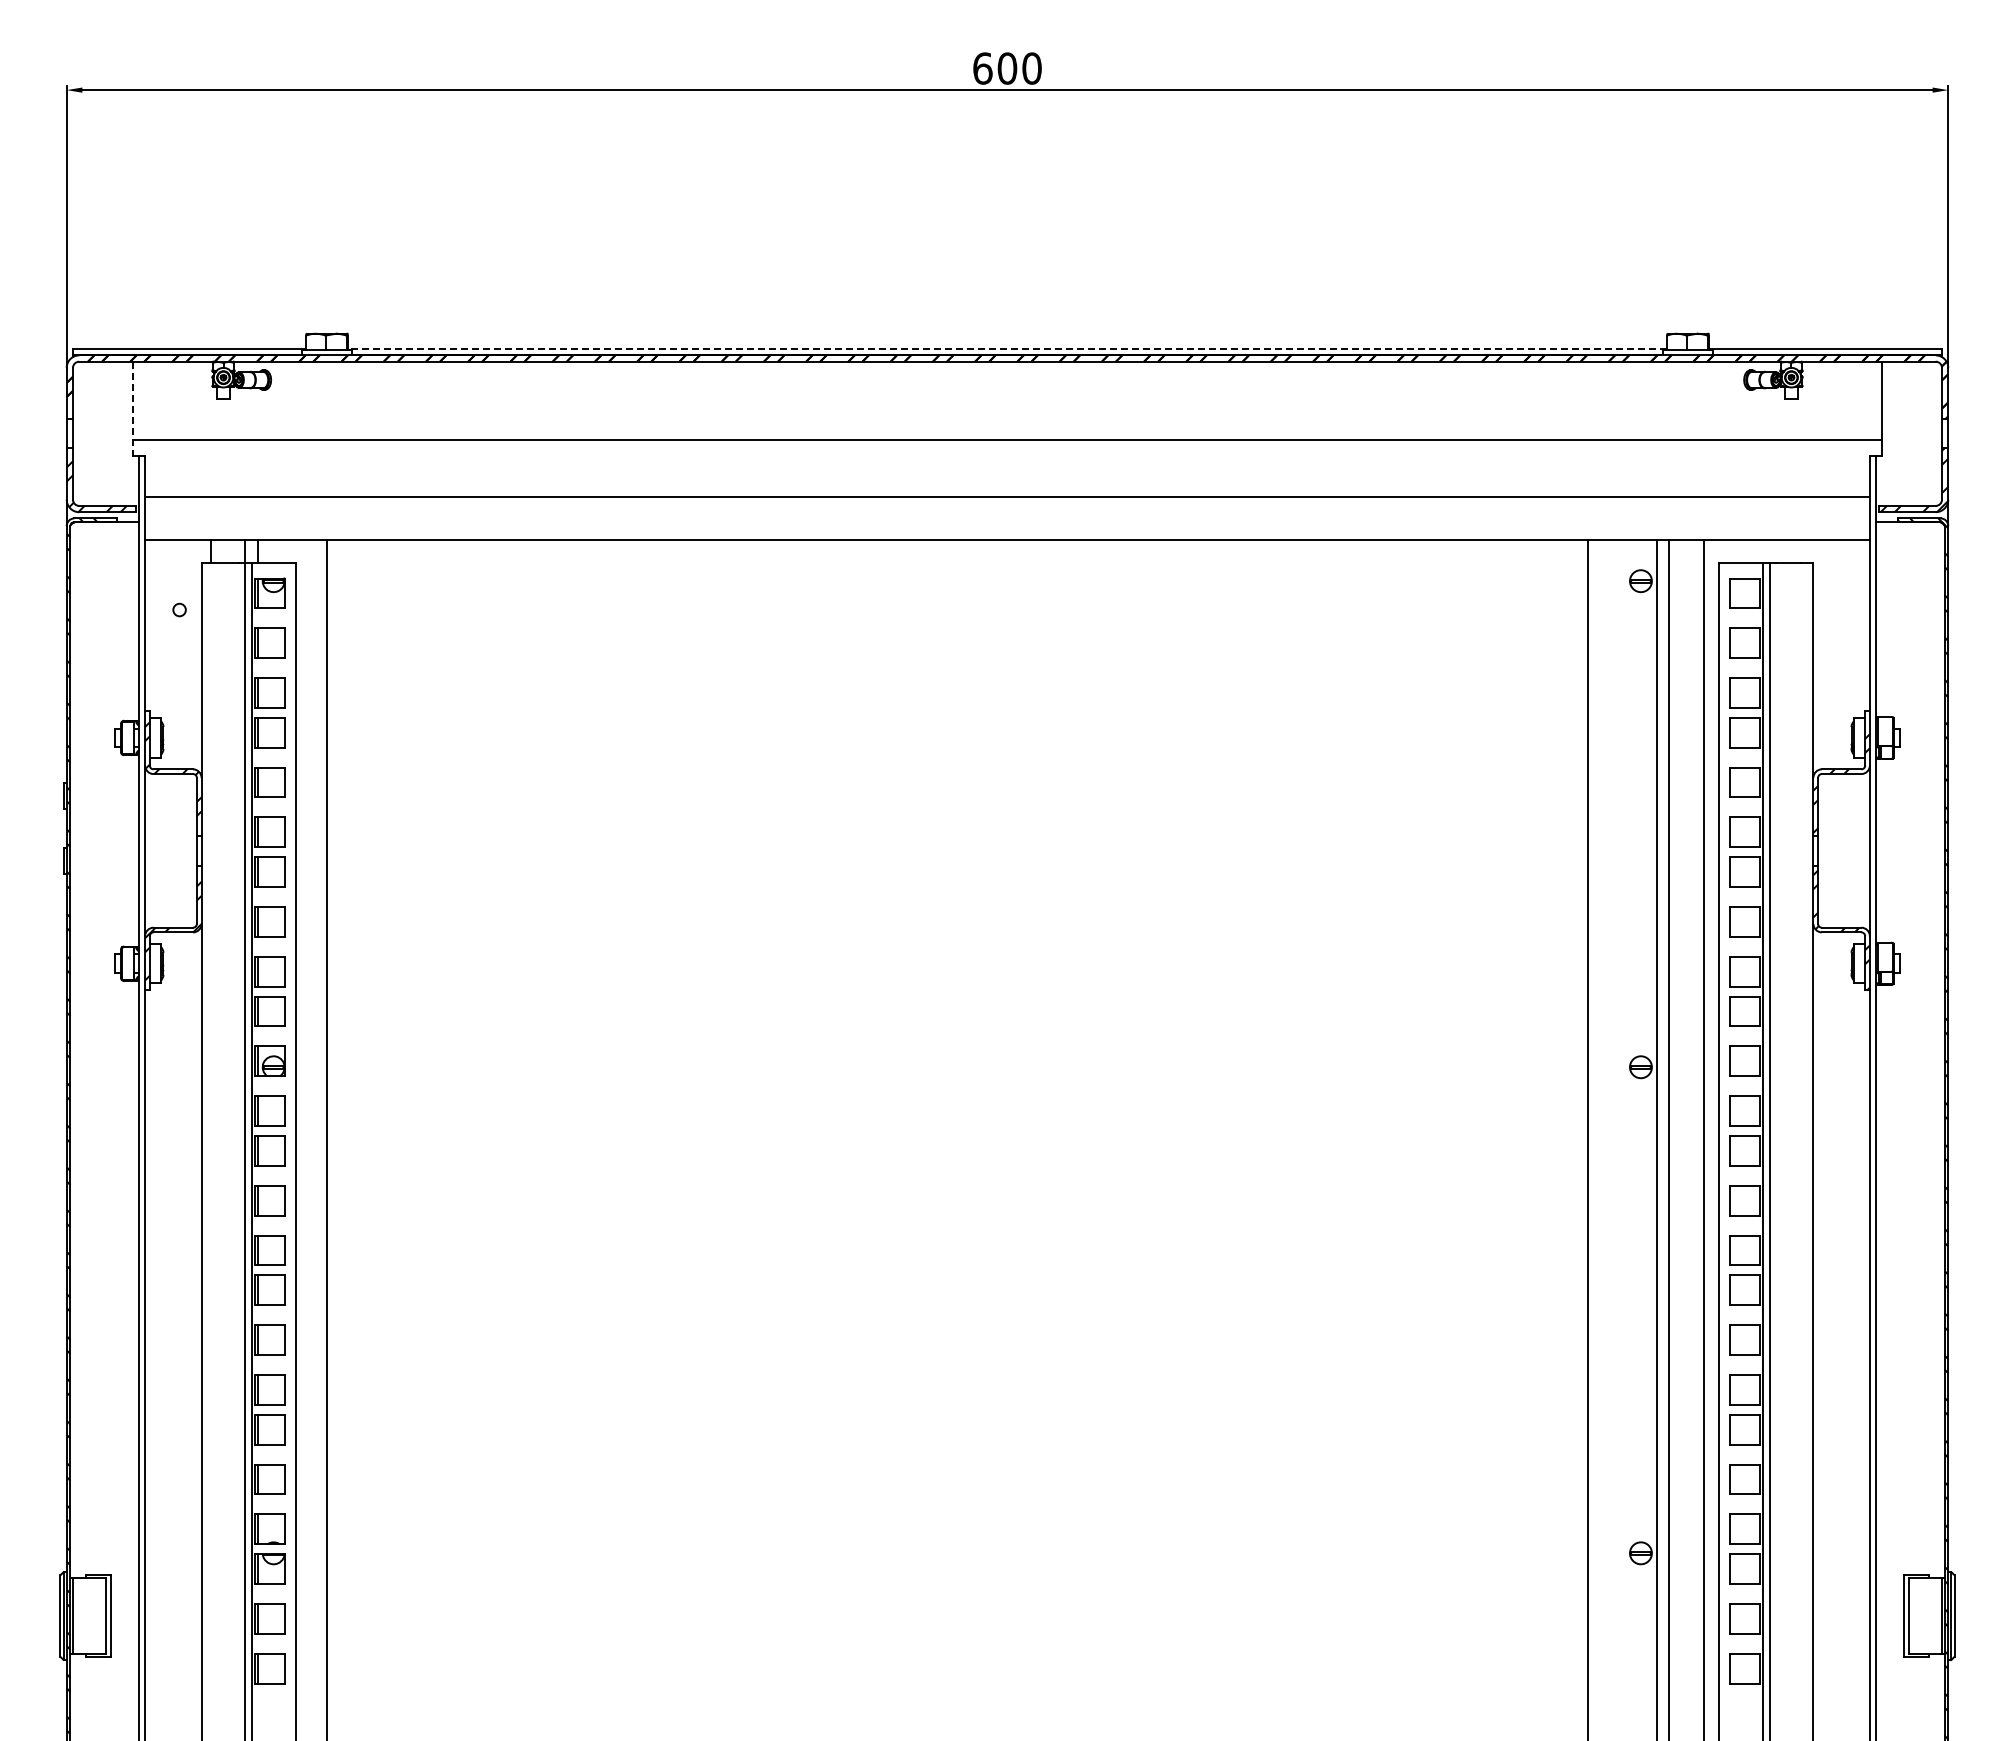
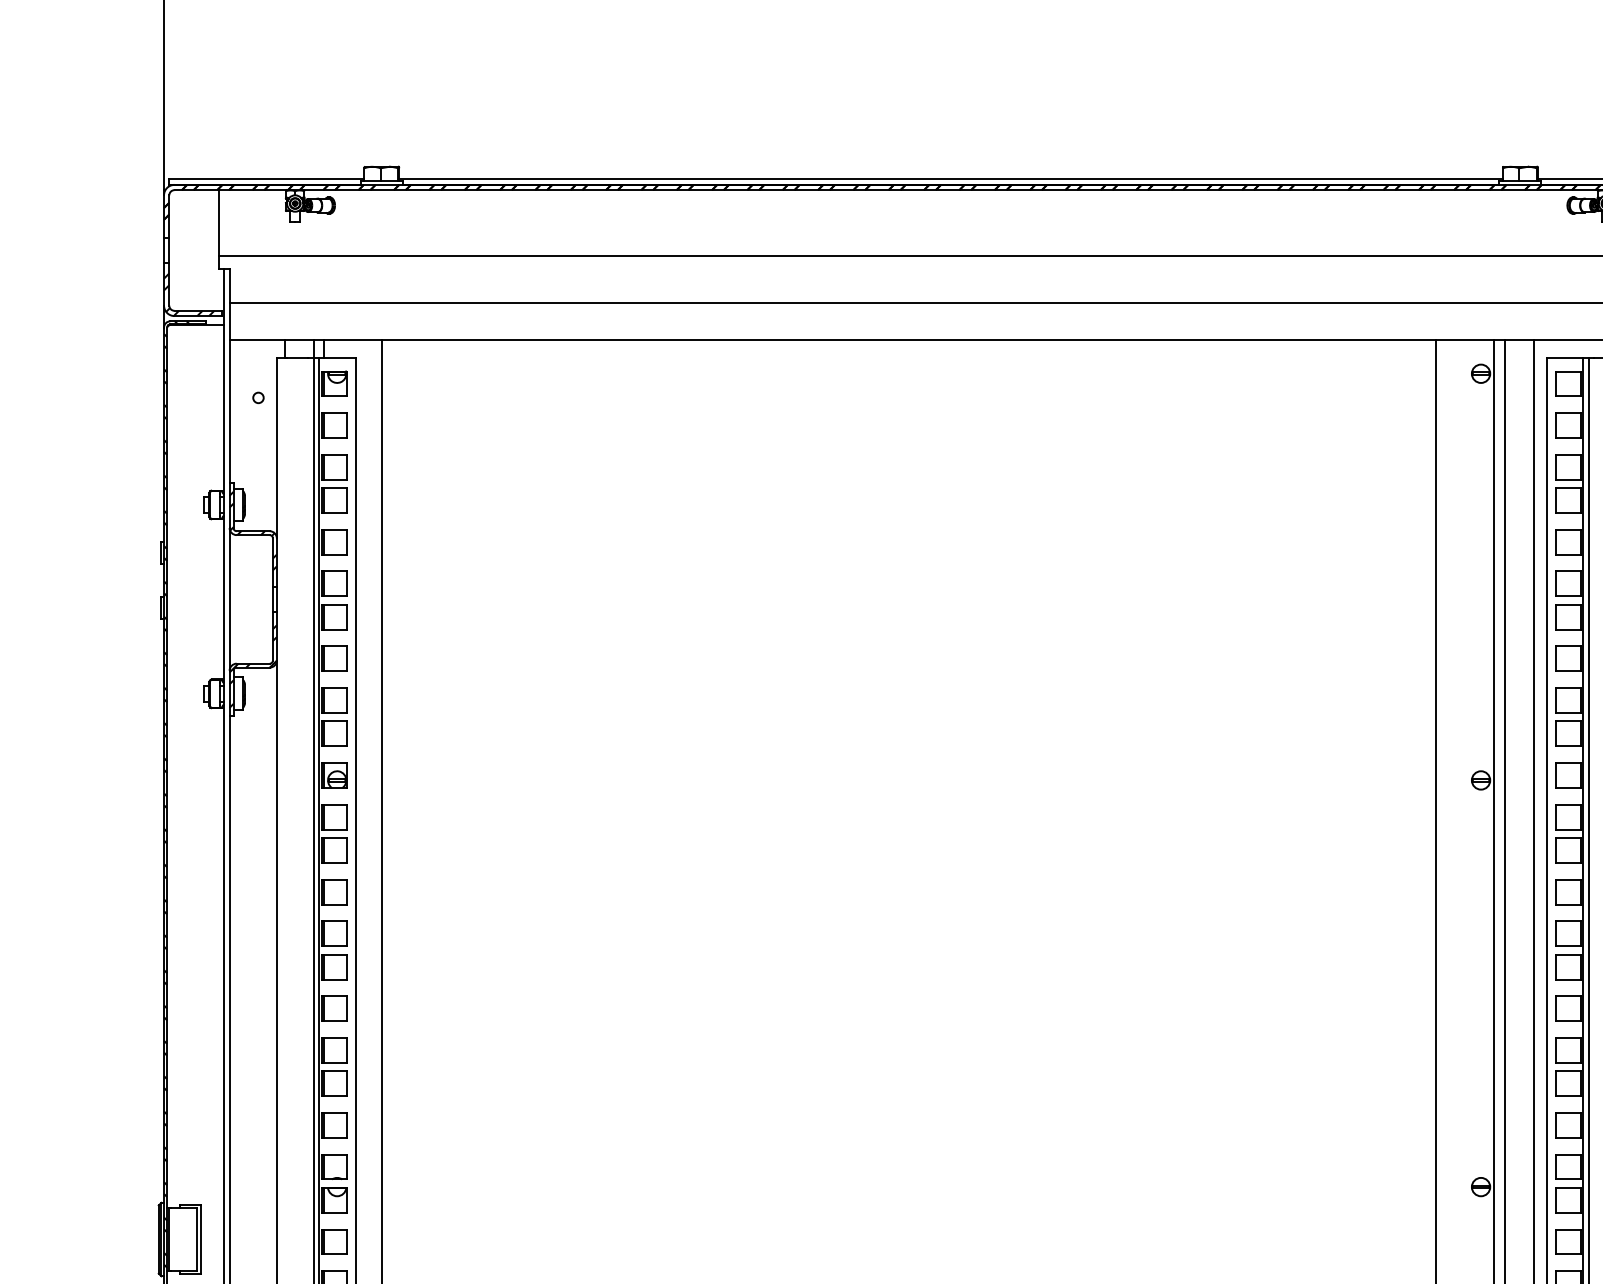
line: (1007, 348) -> (951, 179), dashed -> solid
line: (132, 409) -> (219, 230), dashed -> solid

